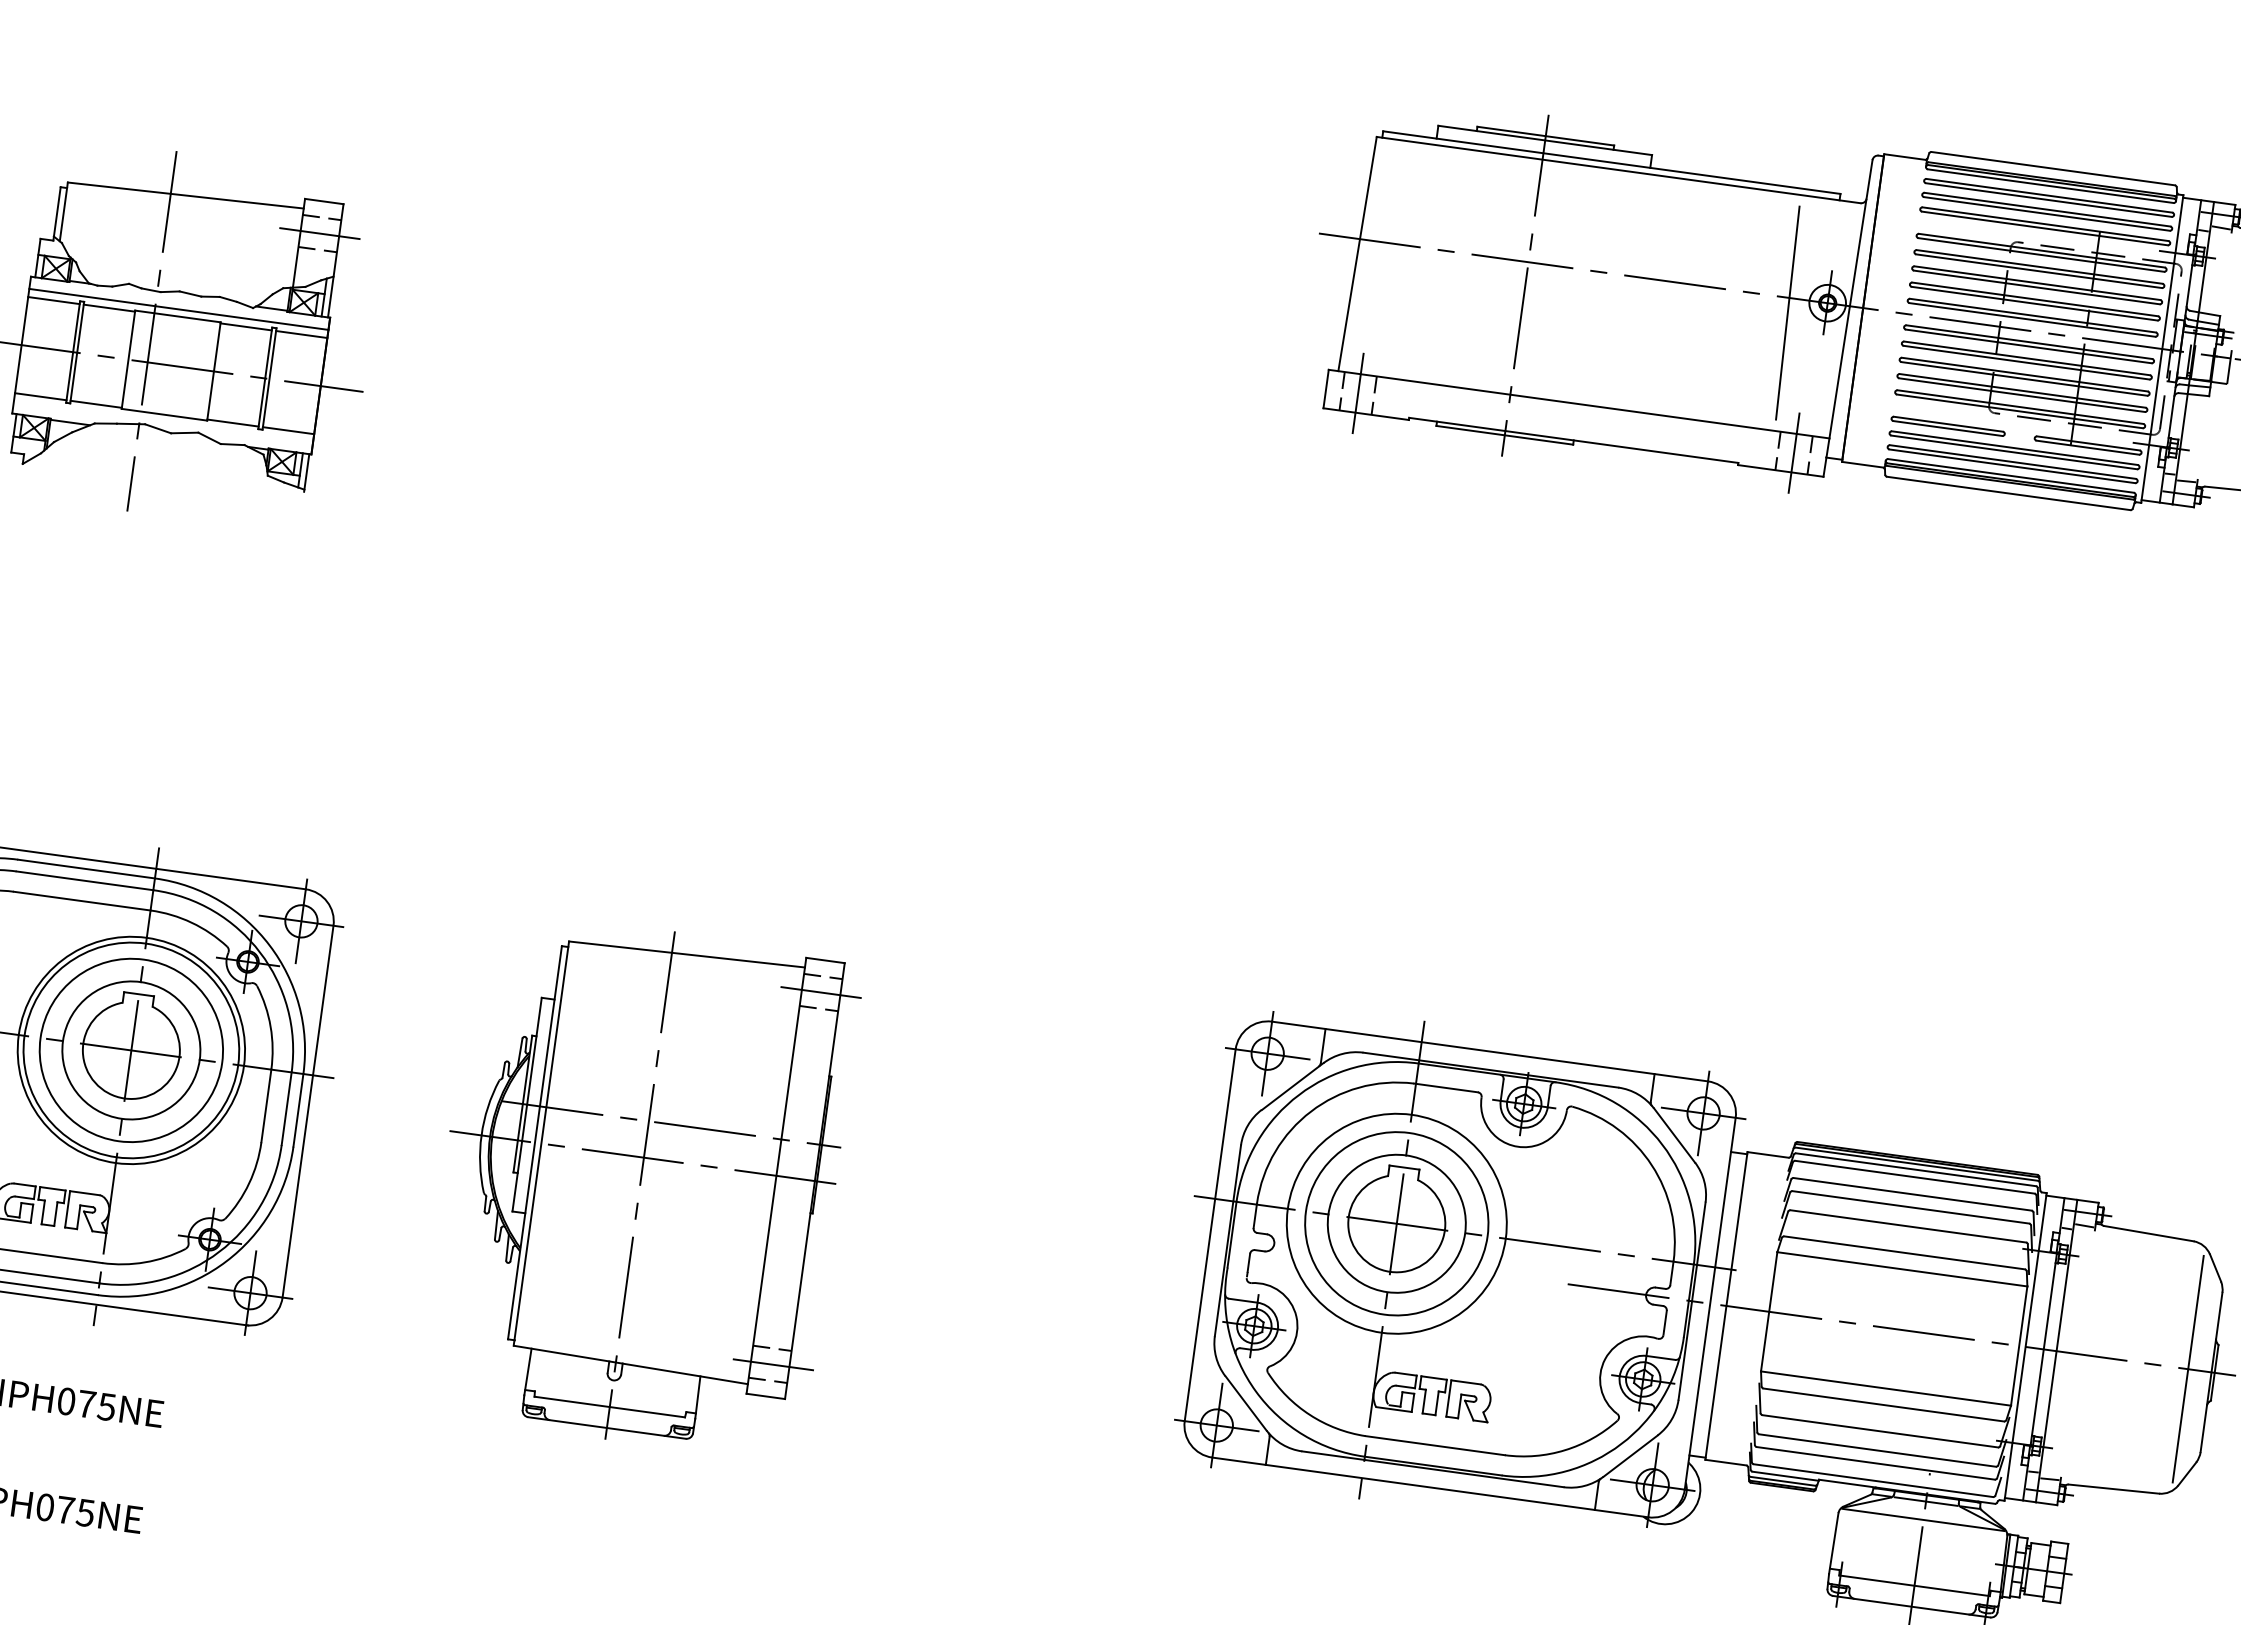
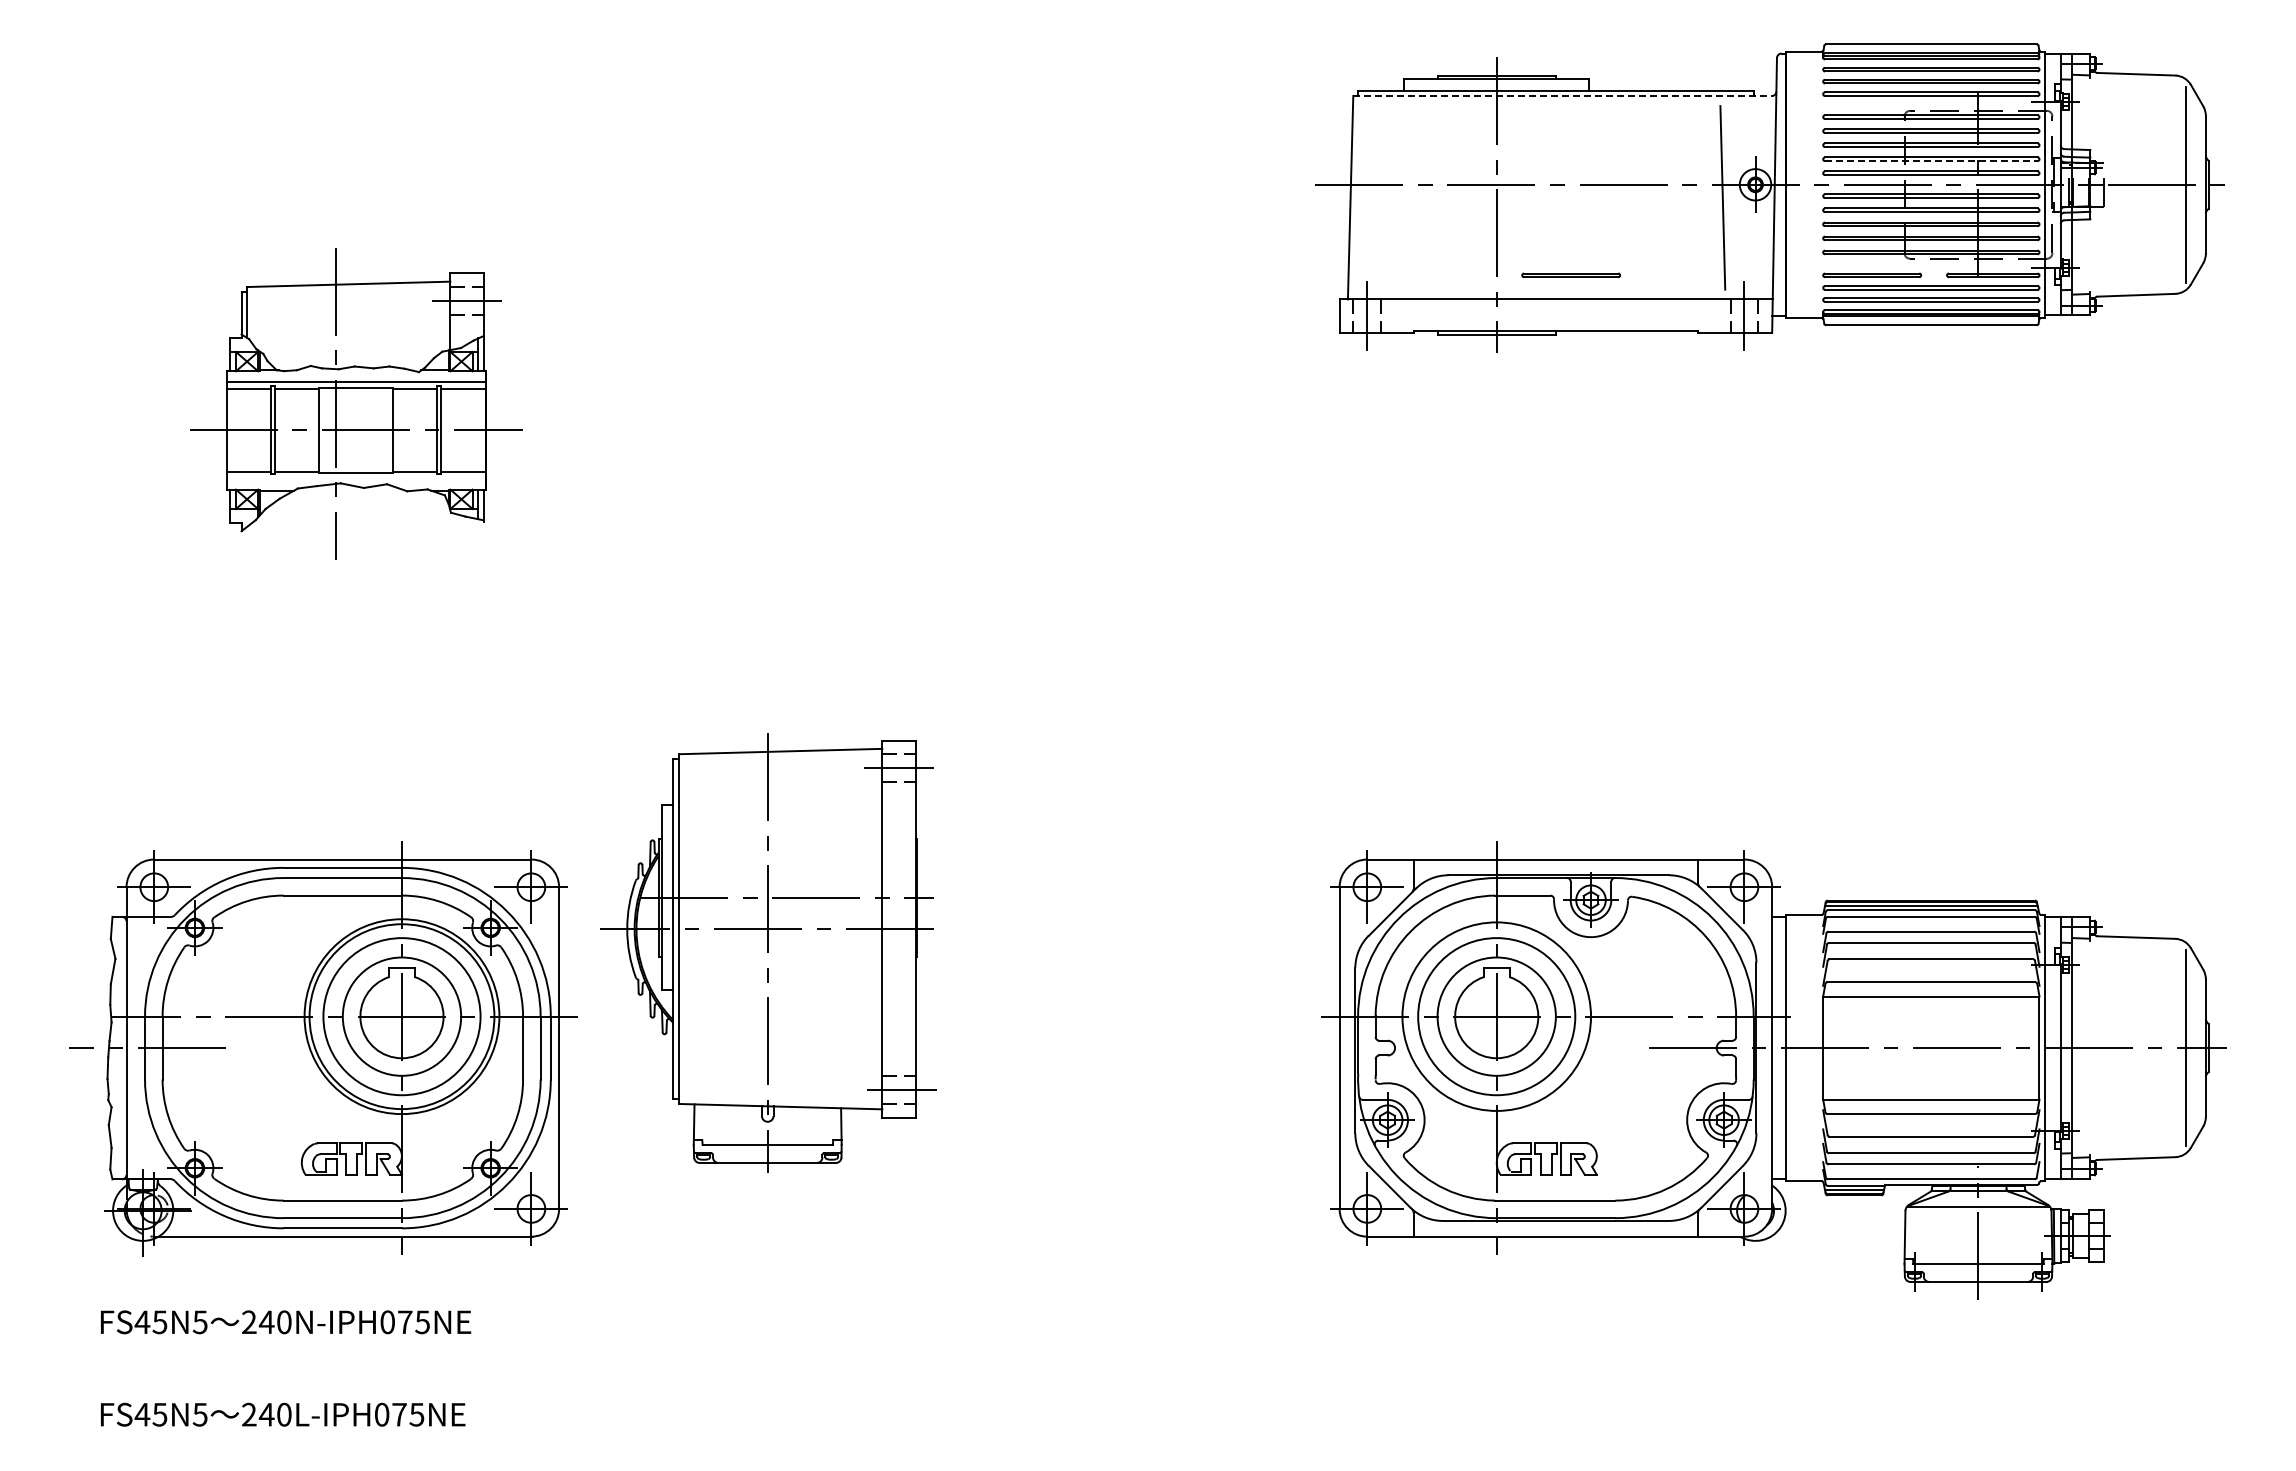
line: (1619, 170) -> (1563, 96), solid -> dashed
line: (2034, 304) -> (1931, 161), solid -> dashed
part: (1599, 377) -> (1570, 274), added
part: (641, 1184) -> (768, 952), moved

